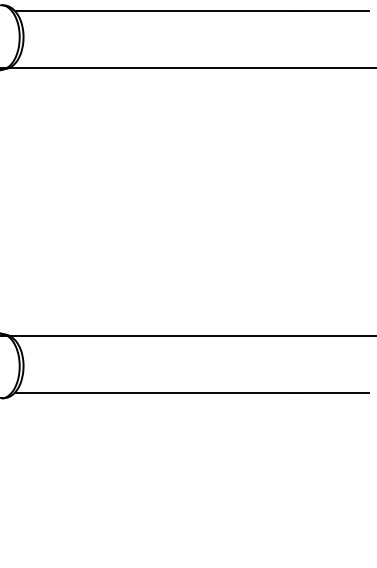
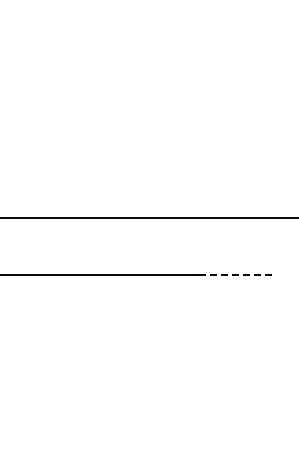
line: (332, 392) -> (235, 275), solid -> dashed

